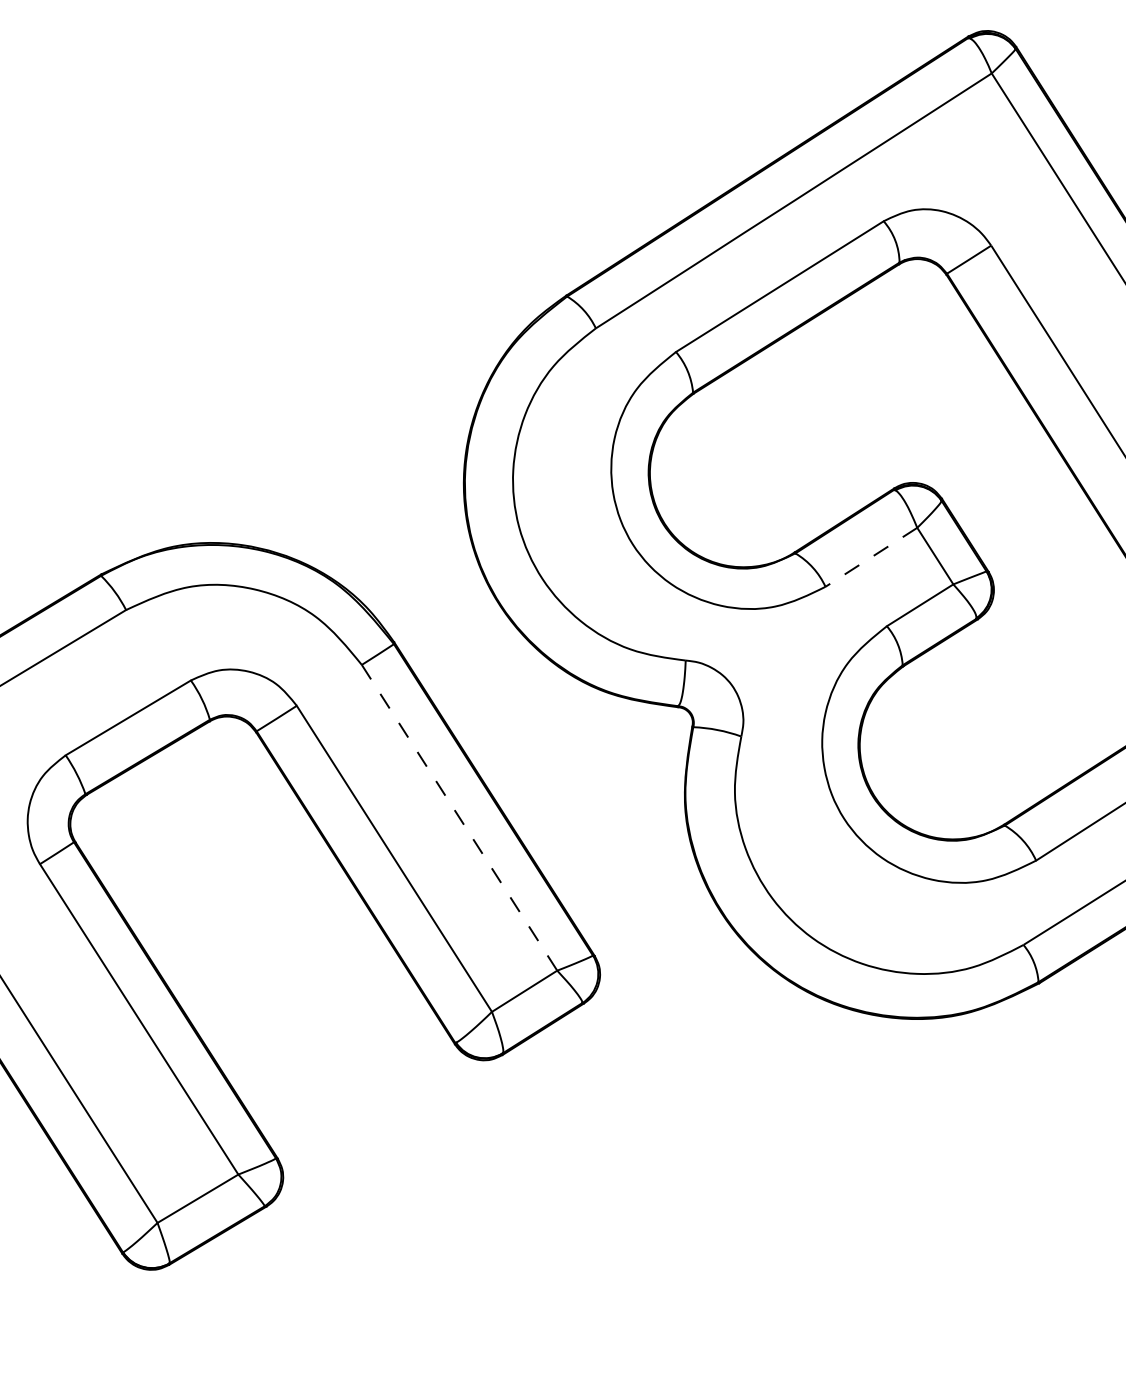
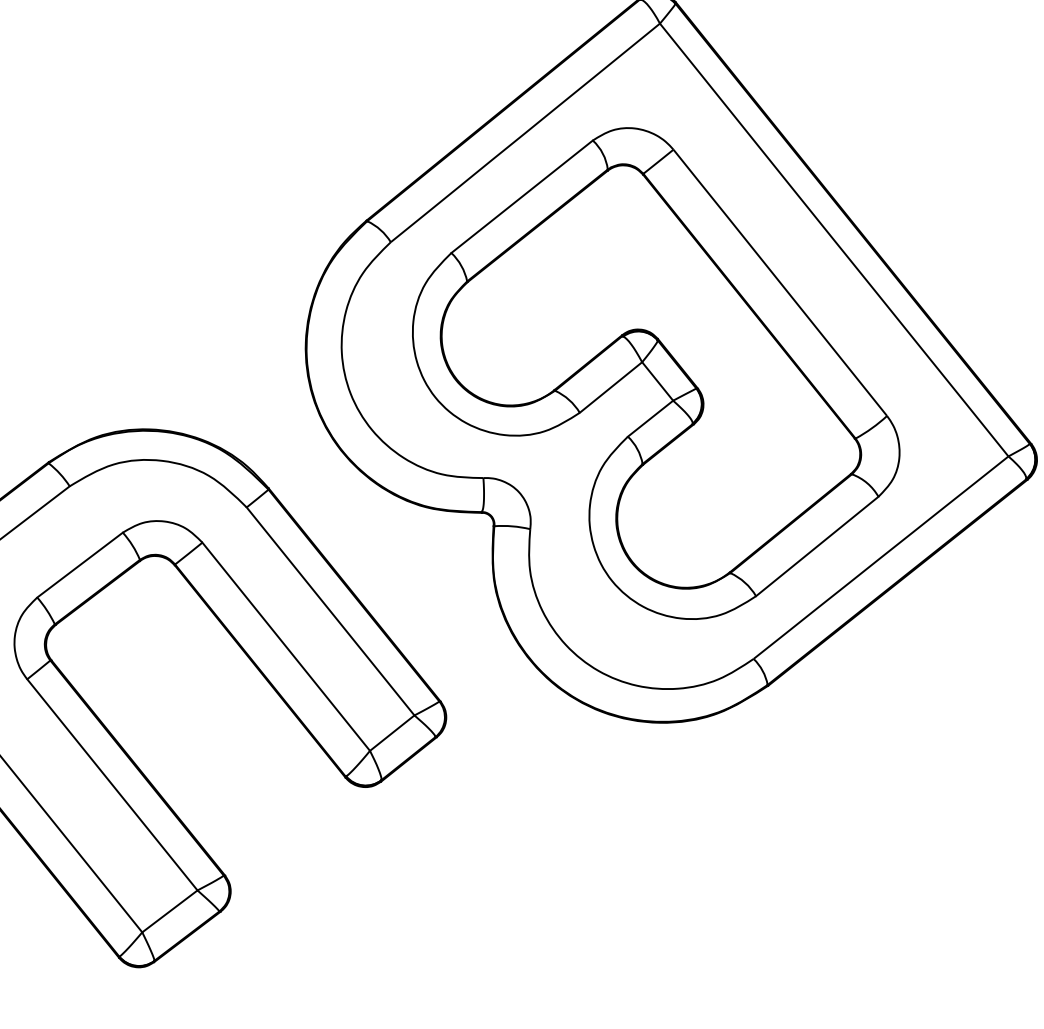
line: (870, 557) -> (610, 387), dashed -> solid
line: (459, 817) -> (330, 611), dashed -> solid

